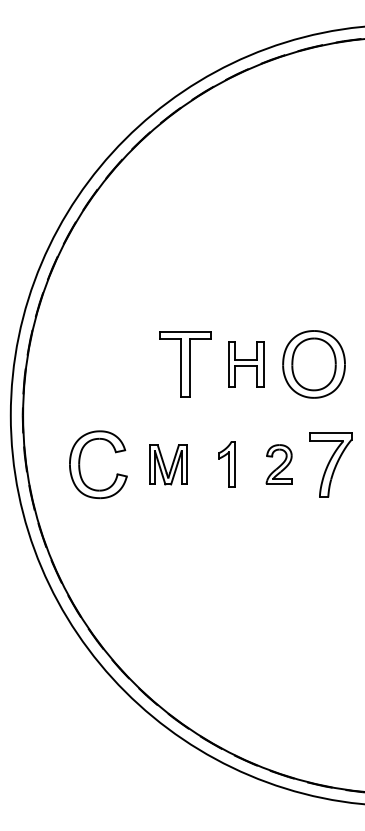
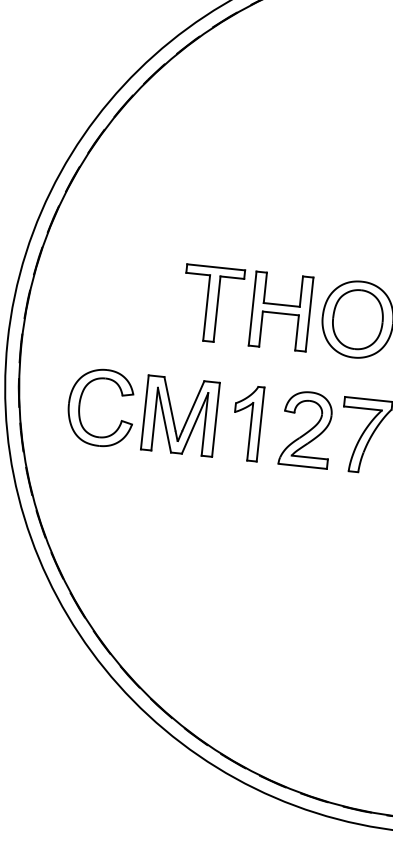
part: (245, 364) -> (280, 311), size x1.43
part: (168, 464) -> (180, 415), size x1.67
part: (226, 464) -> (246, 422), size x1.43
part: (279, 464) -> (306, 429), size x1.67

